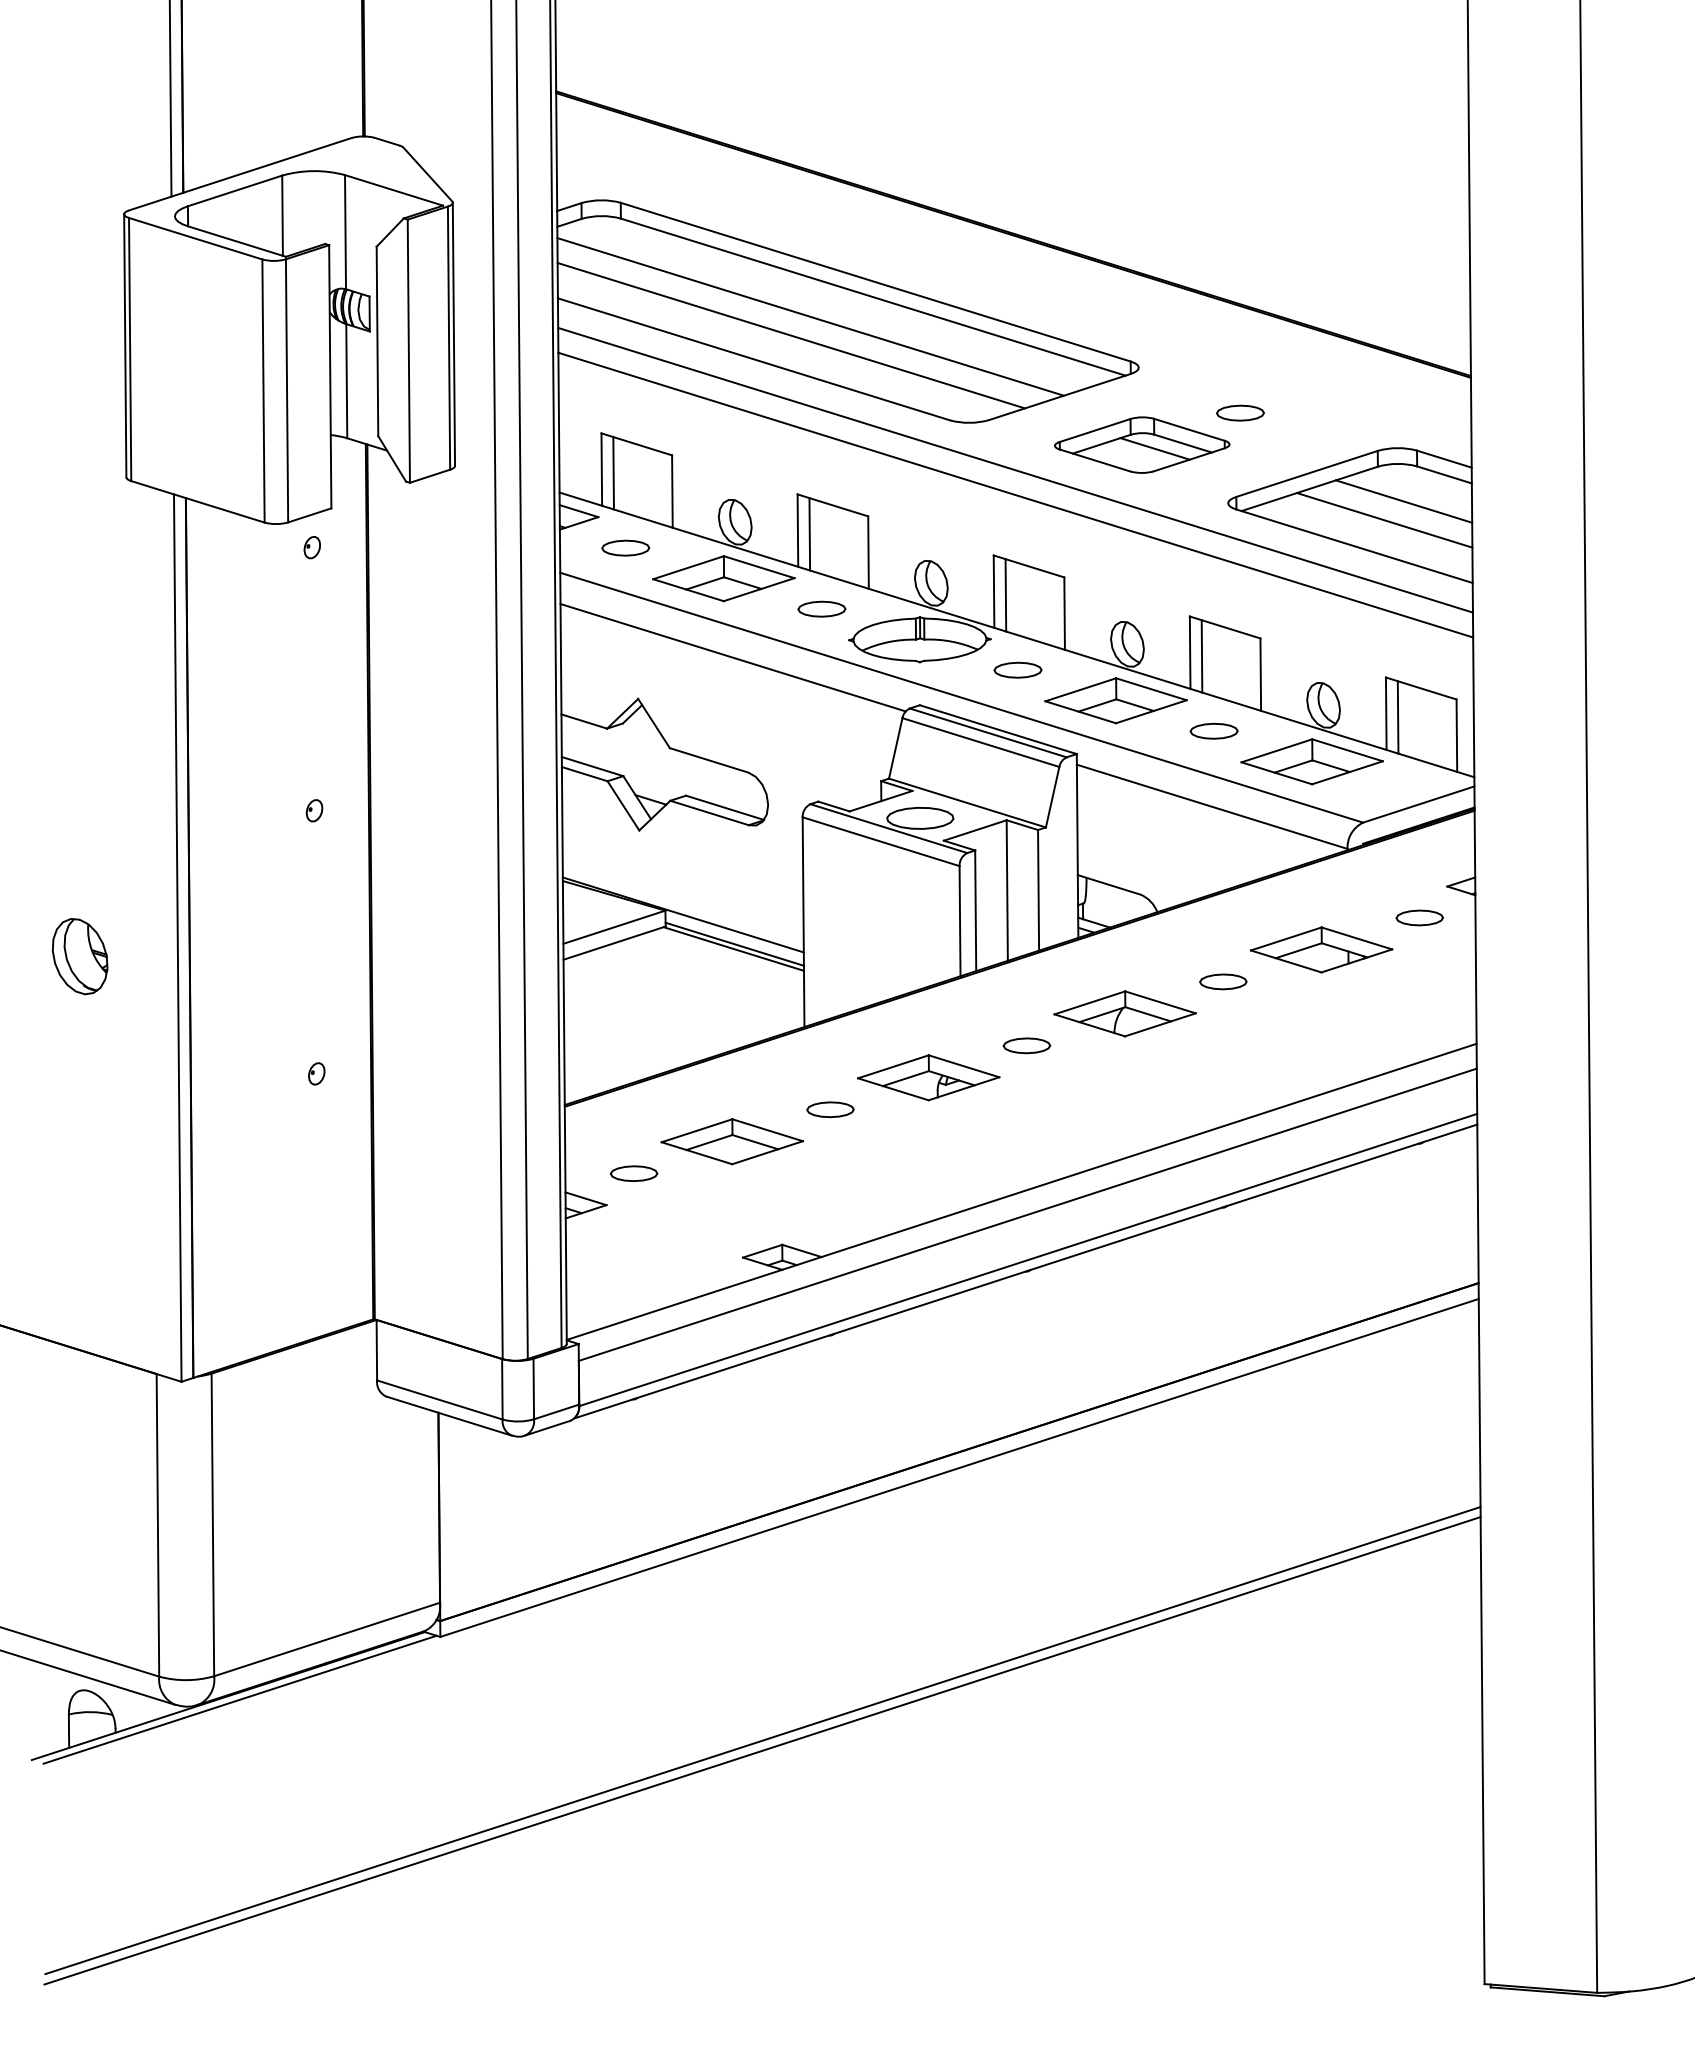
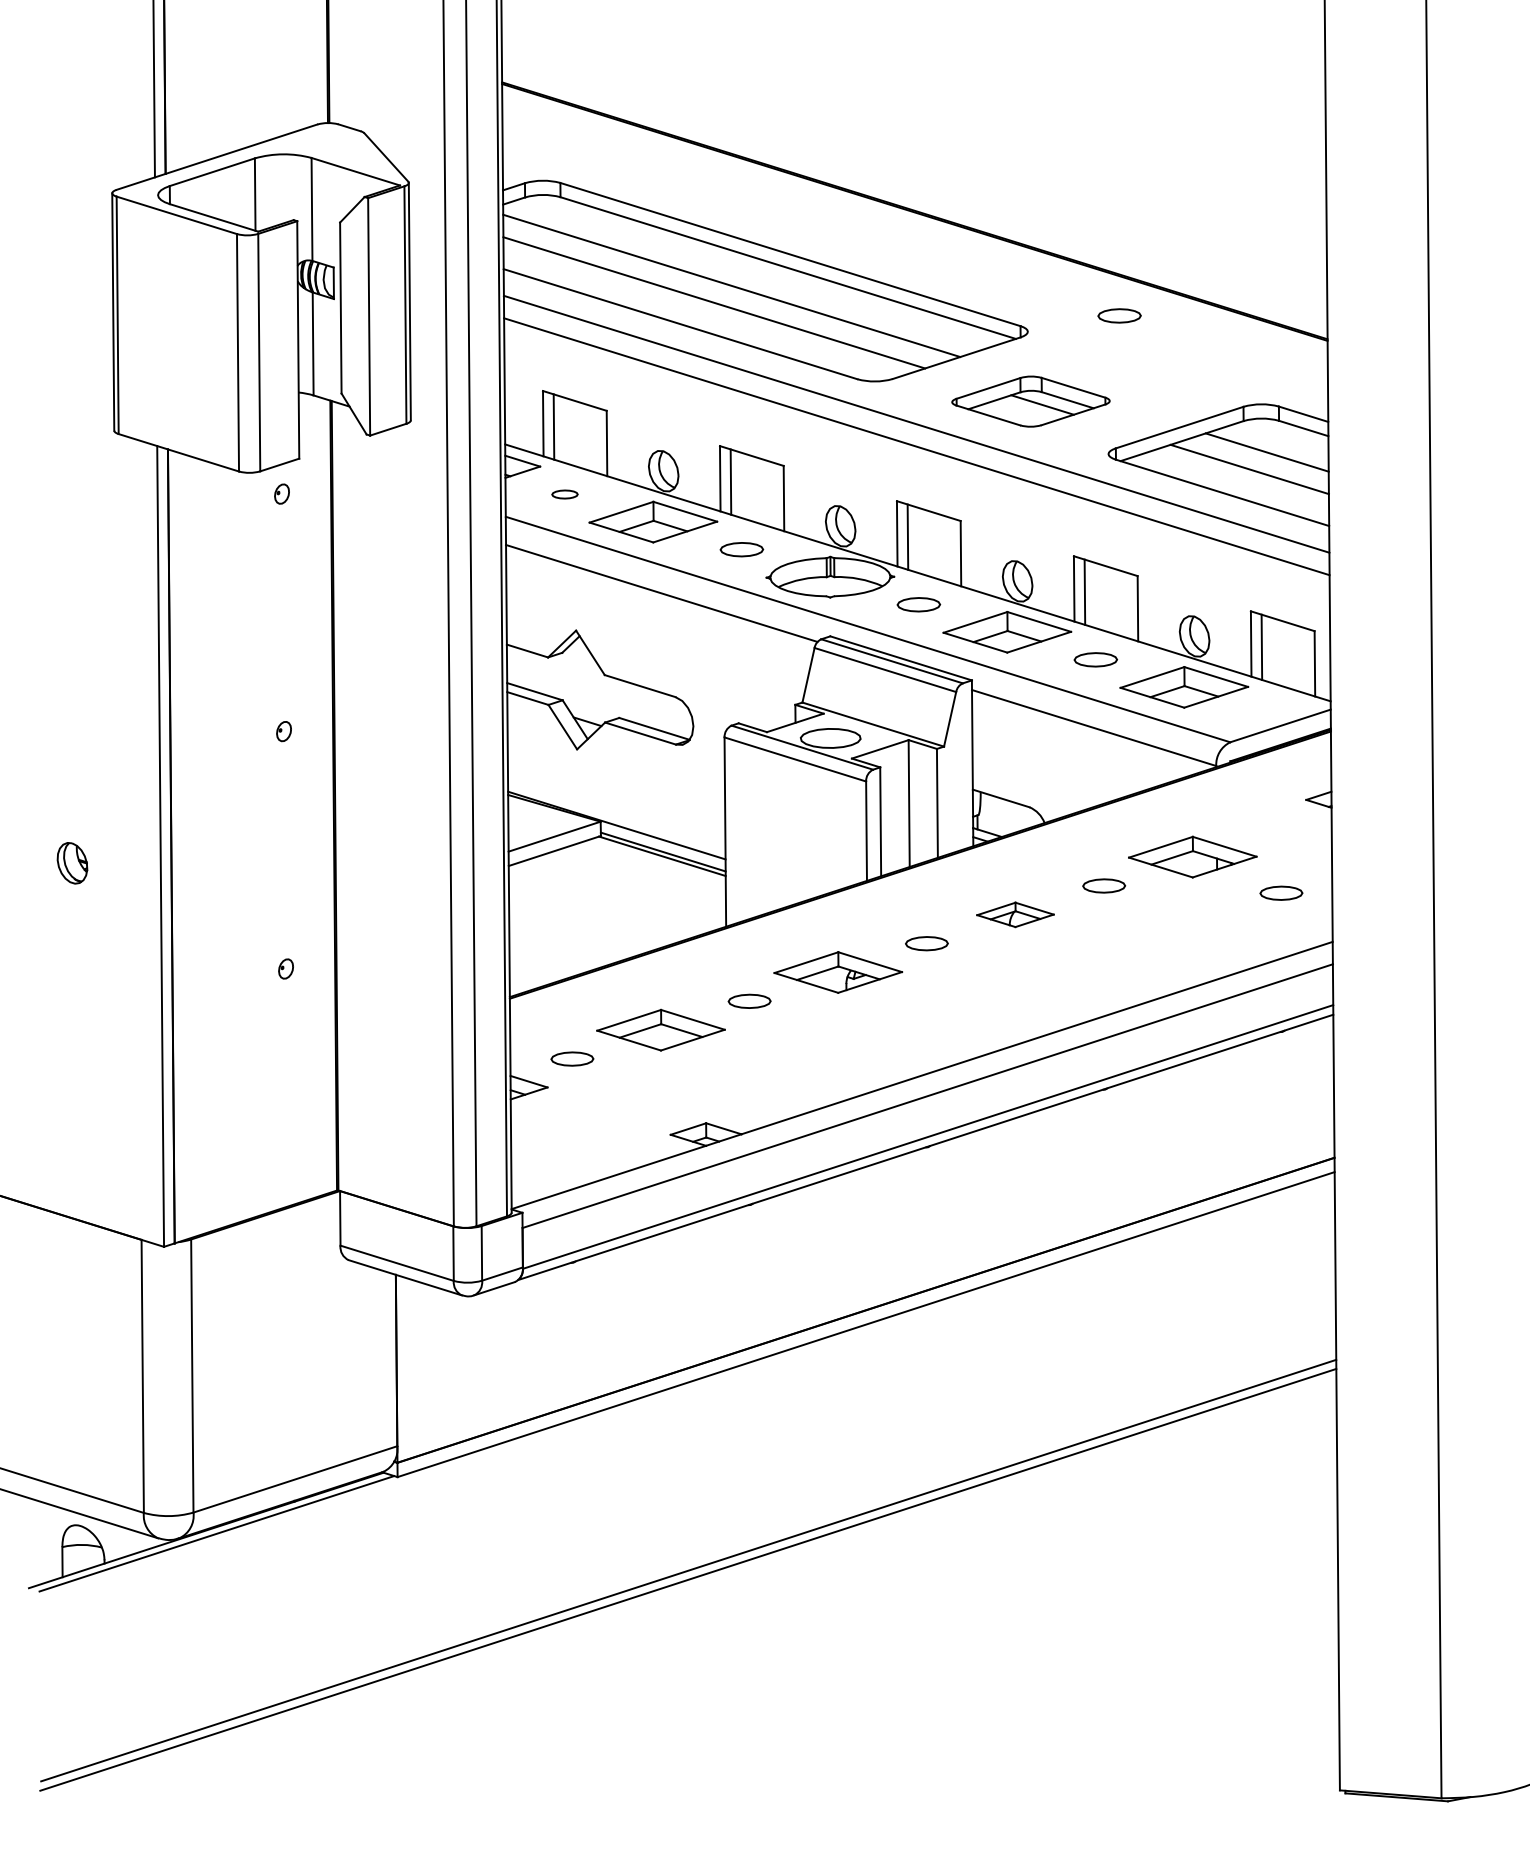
part: (1240, 412) -> (1119, 315), moved
part: (625, 547) -> (564, 493), size x0.6
part: (1419, 917) -> (1281, 892), moved
part: (79, 956) -> (71, 863), size x0.6
part: (1124, 1013) -> (1014, 914), size x0.6

